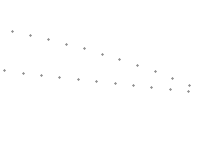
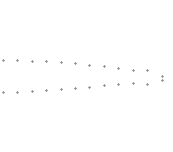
part: (170, 83) -> (147, 77), size x1.6

